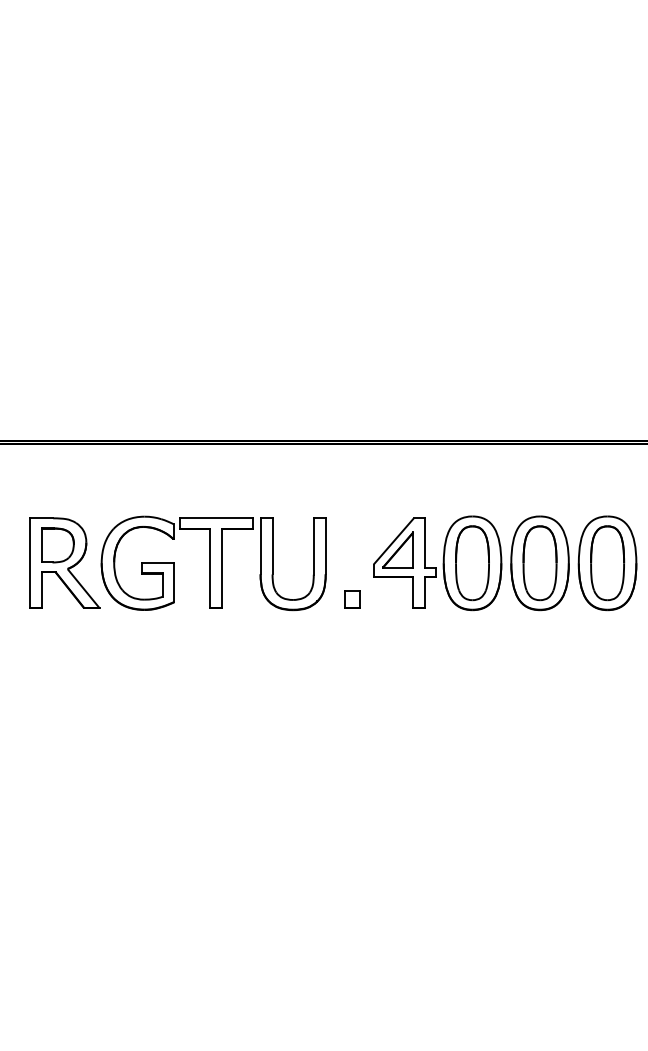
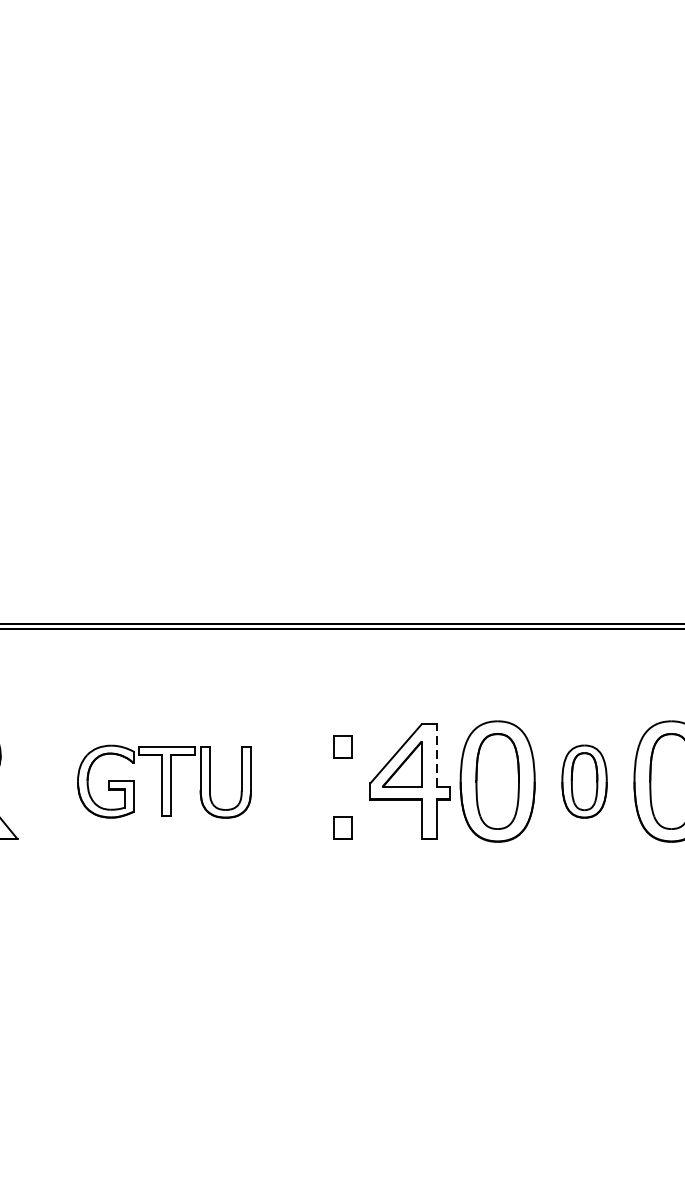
part: (352, 536) -> (343, 747), added
line: (424, 542) -> (435, 754), solid -> dashed
part: (213, 563) -> (164, 781), size x0.6
part: (539, 563) -> (583, 781), size x0.6

